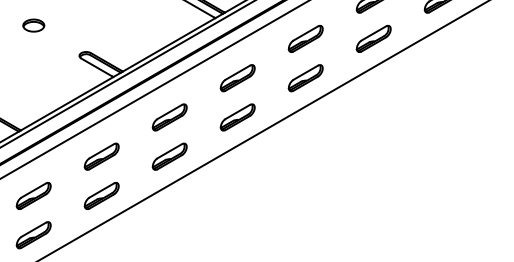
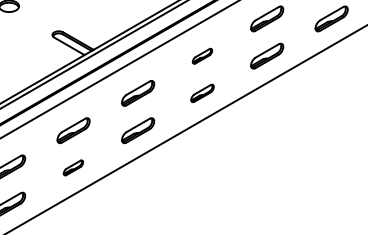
part: (237, 78) -> (202, 56), size x0.6
part: (237, 117) -> (202, 93), size x0.7
part: (101, 195) -> (73, 167), size x0.6

